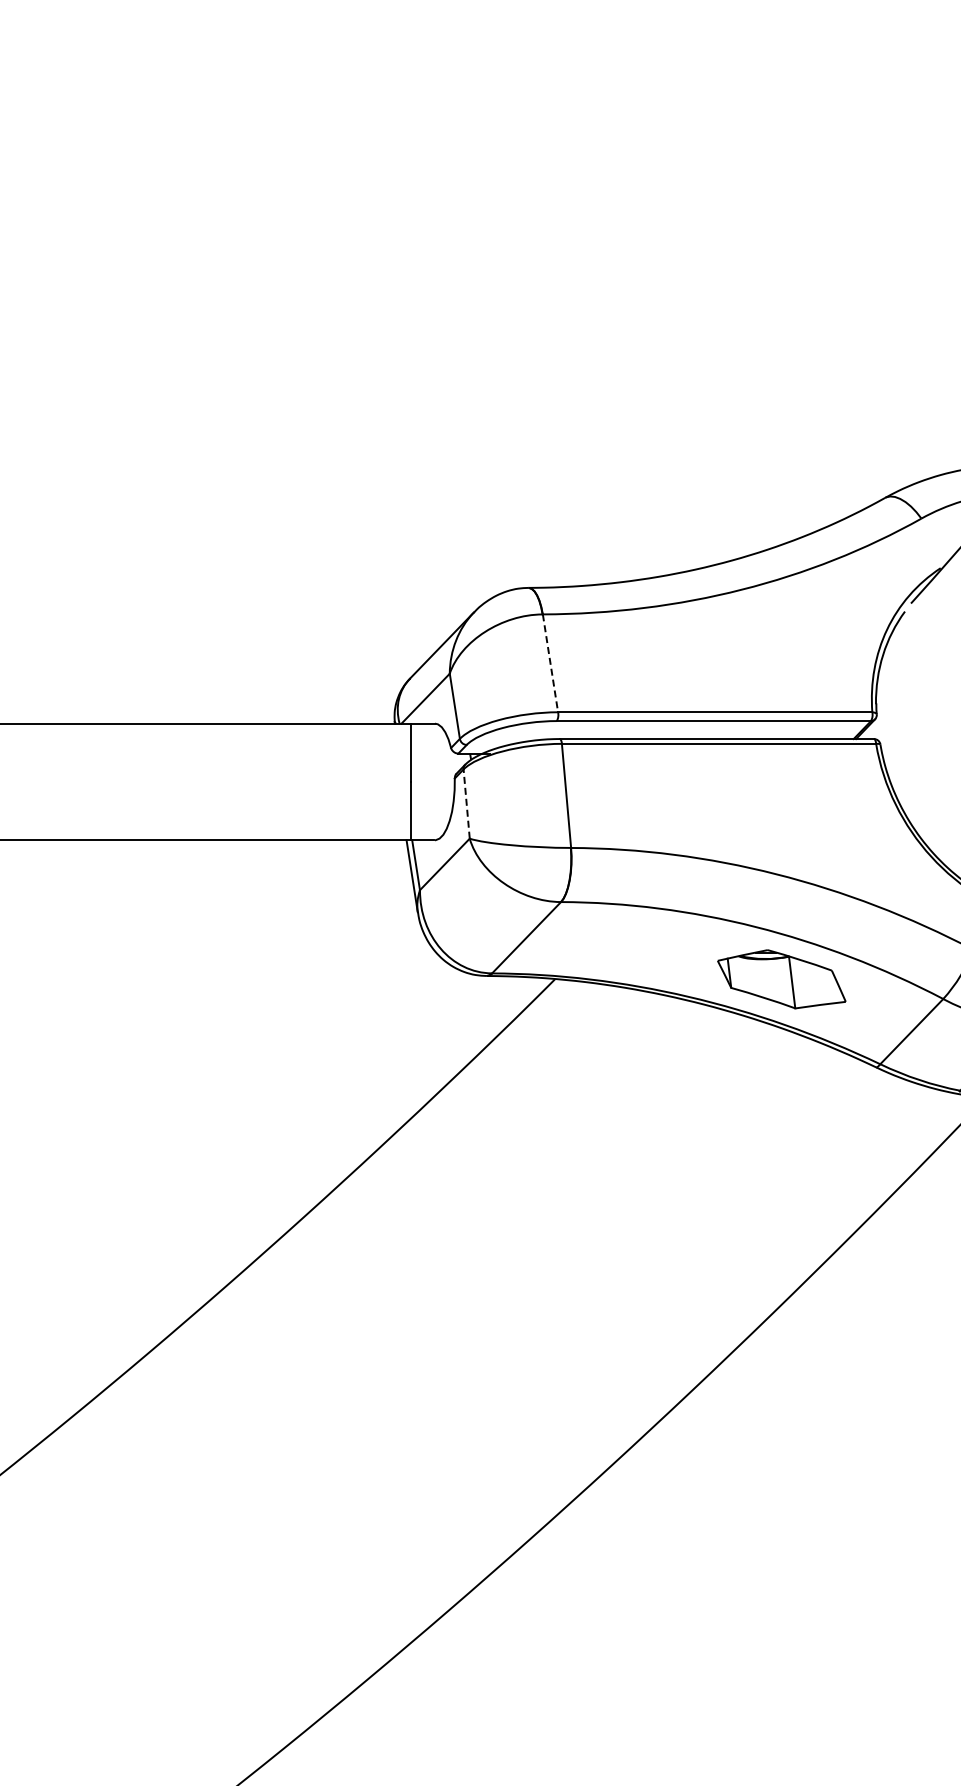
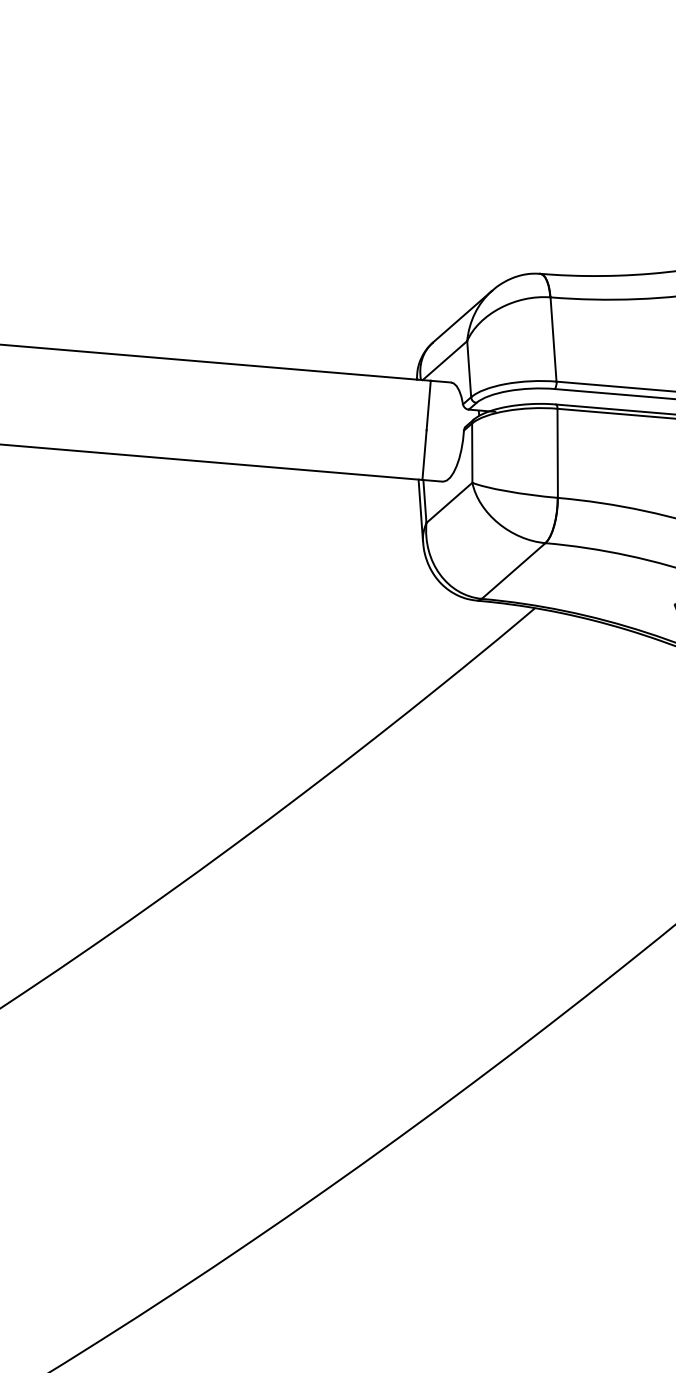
line: (550, 663) -> (553, 339), dashed -> solid
line: (466, 804) -> (472, 453), dashed -> solid

